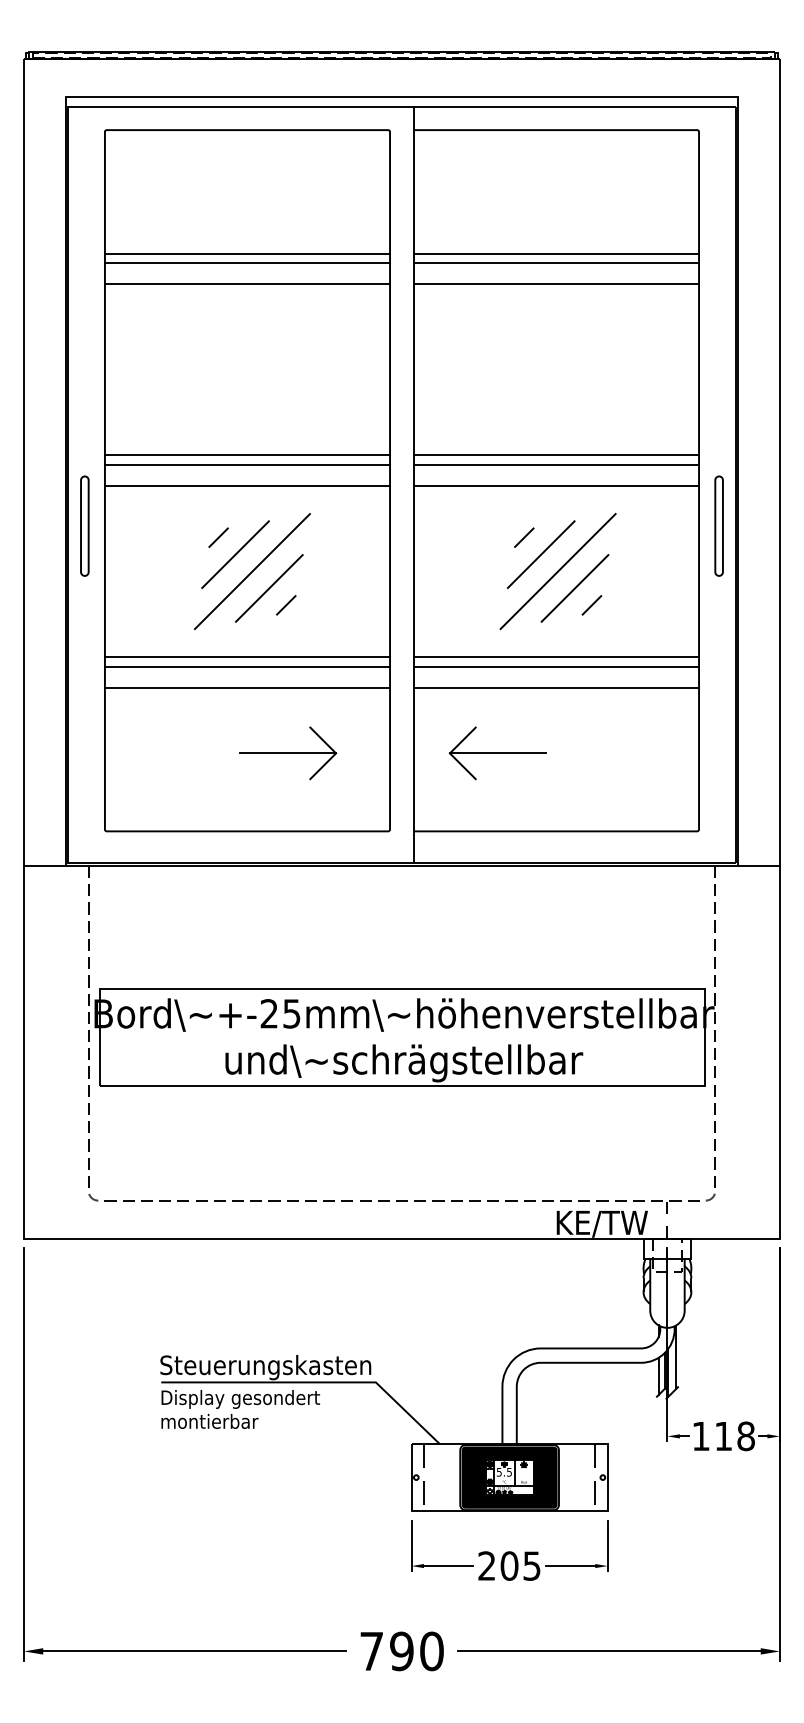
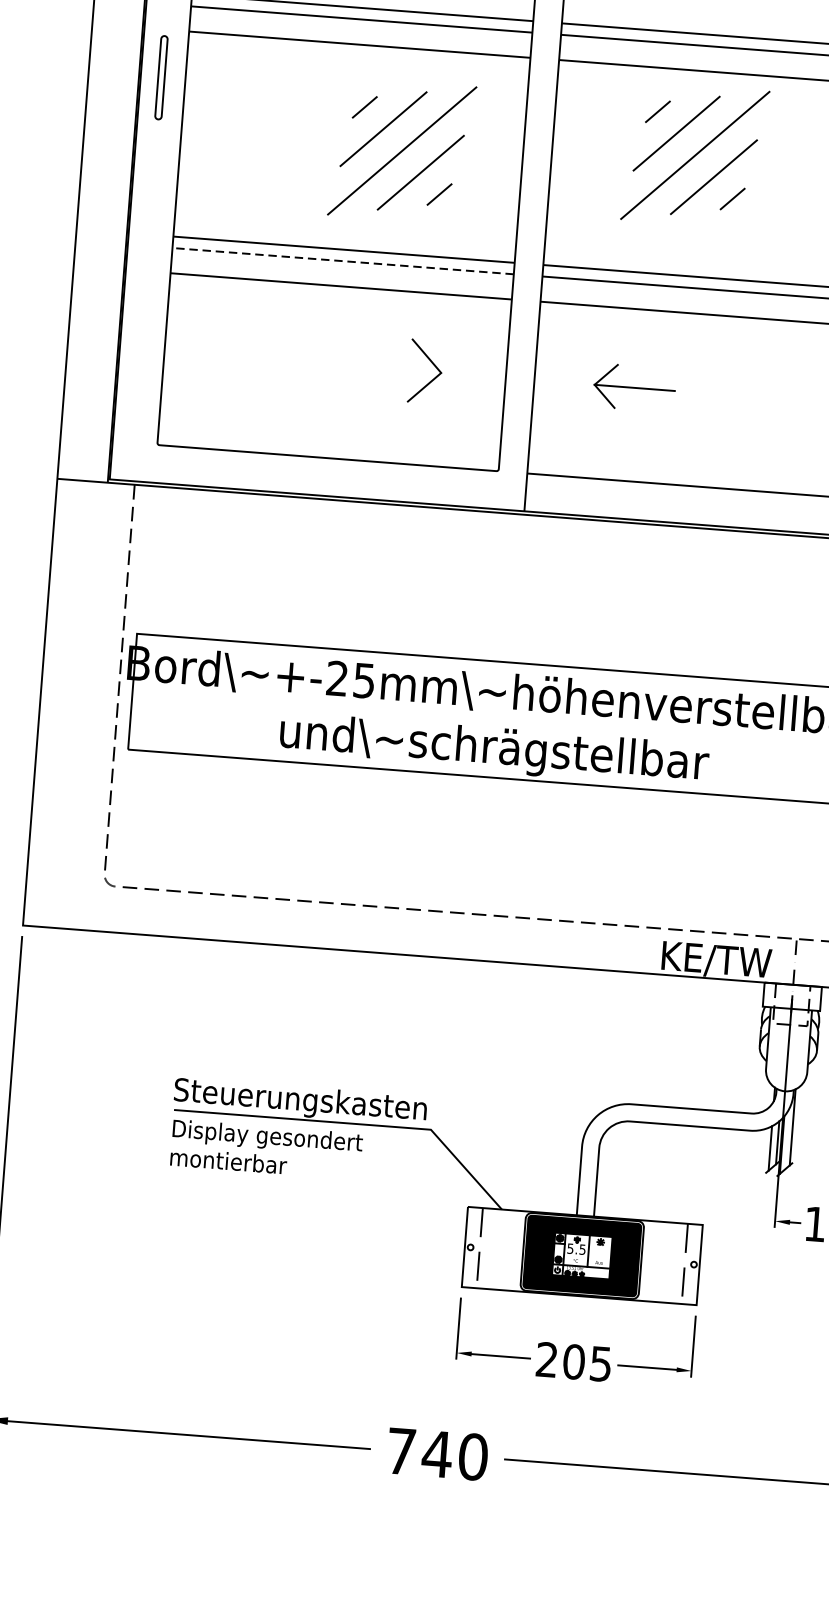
part: (84, 525) -> (161, 76), size x0.7
part: (252, 571) -> (402, 150), moved
part: (557, 571) -> (694, 155), moved
line: (247, 666) -> (343, 260), solid -> dashed
line: (288, 753) -> (384, 368), removed
part: (497, 753) -> (634, 387), size x0.7
text: (401, 1651) -> (436, 1454), 790 -> 740

